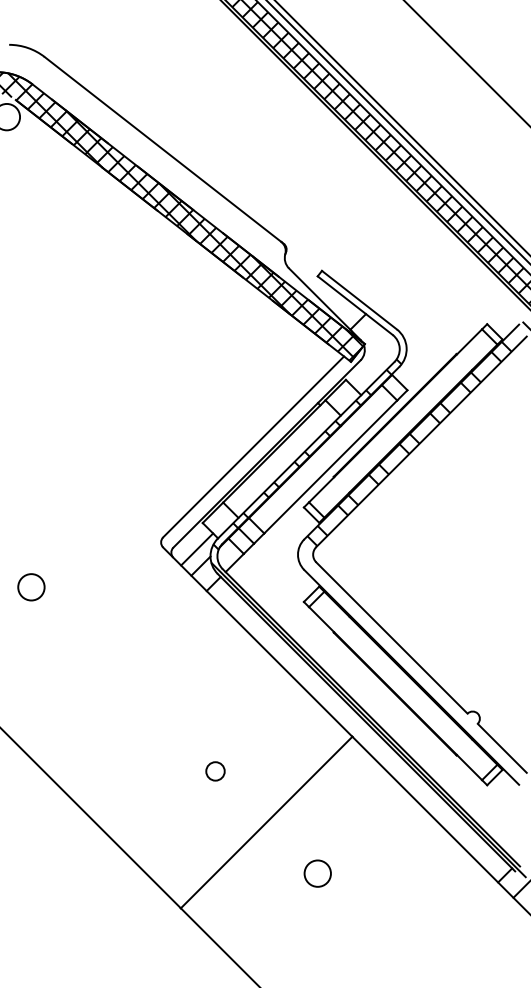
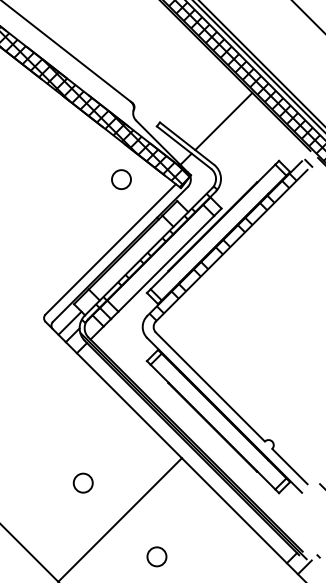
line: (410, 269) -> (223, 121), added
circle: (268, 350) -> (121, 179), added
circle: (215, 771) -> (83, 483), size x1.43

